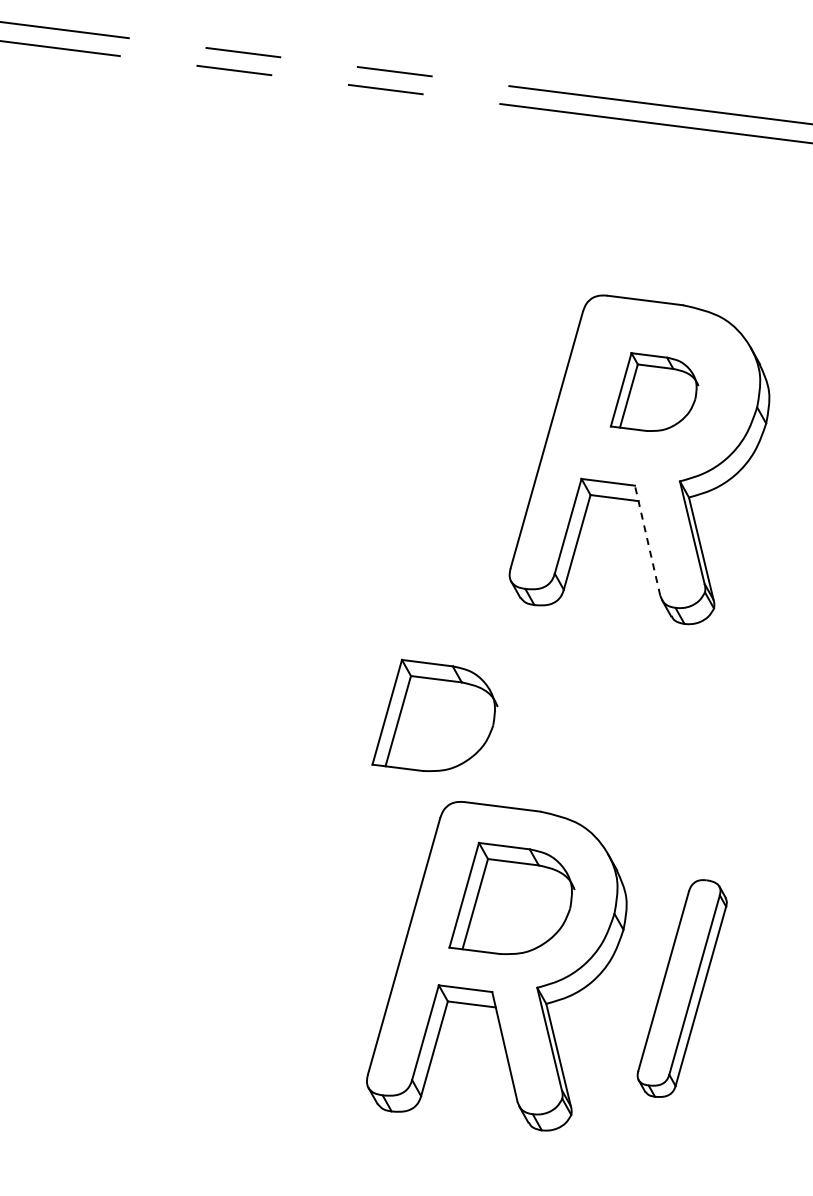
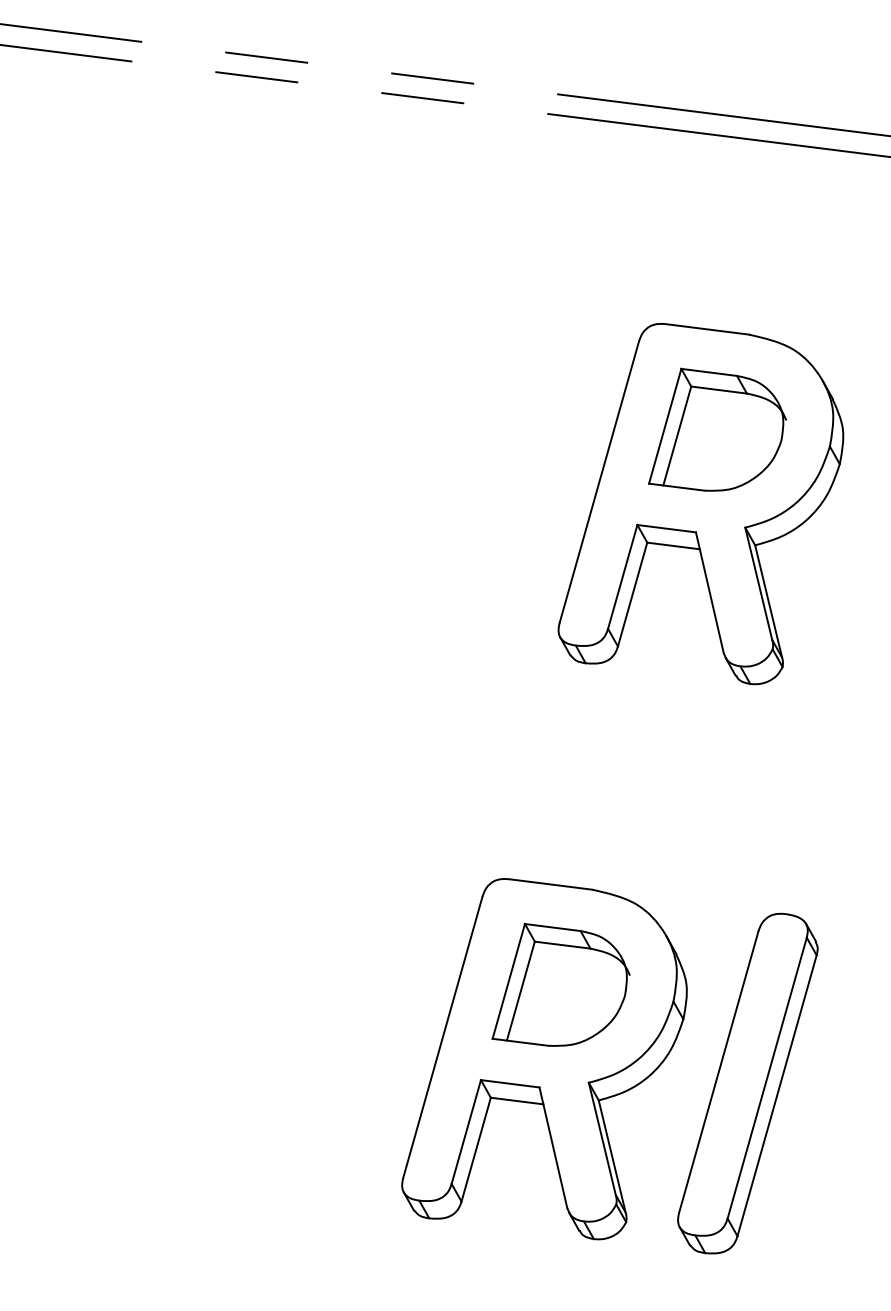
part: (654, 391) -> (717, 429), size x1.43
line: (647, 540) -> (709, 592), dashed -> solid
part: (434, 715) -> (476, 784), removed
part: (681, 988) -> (746, 1083), size x1.43

